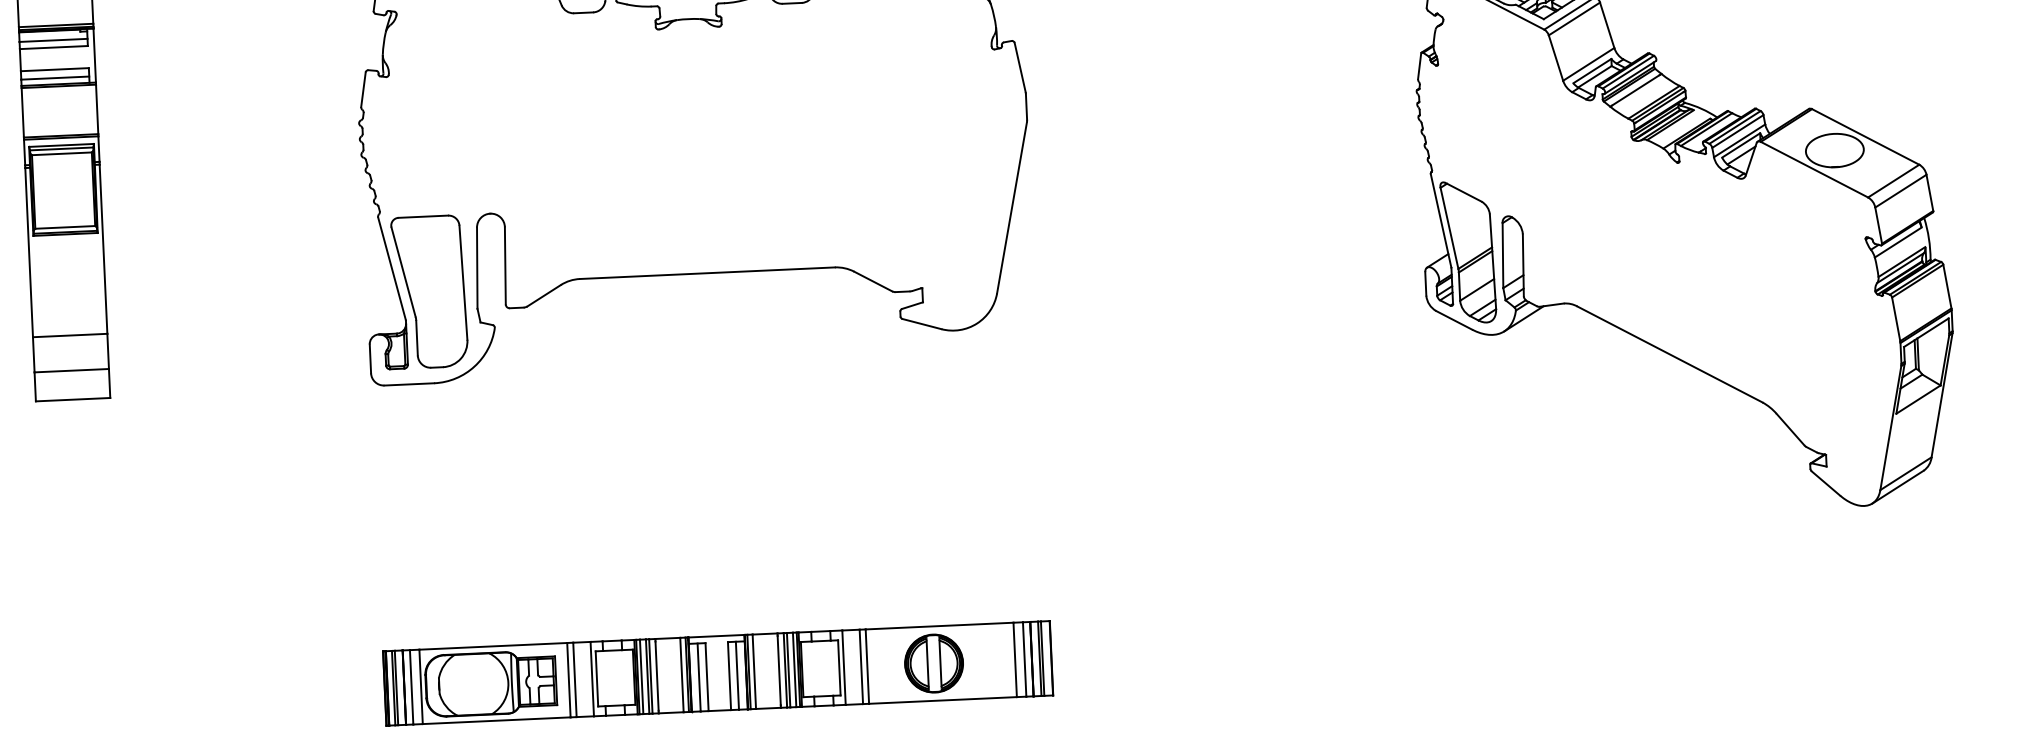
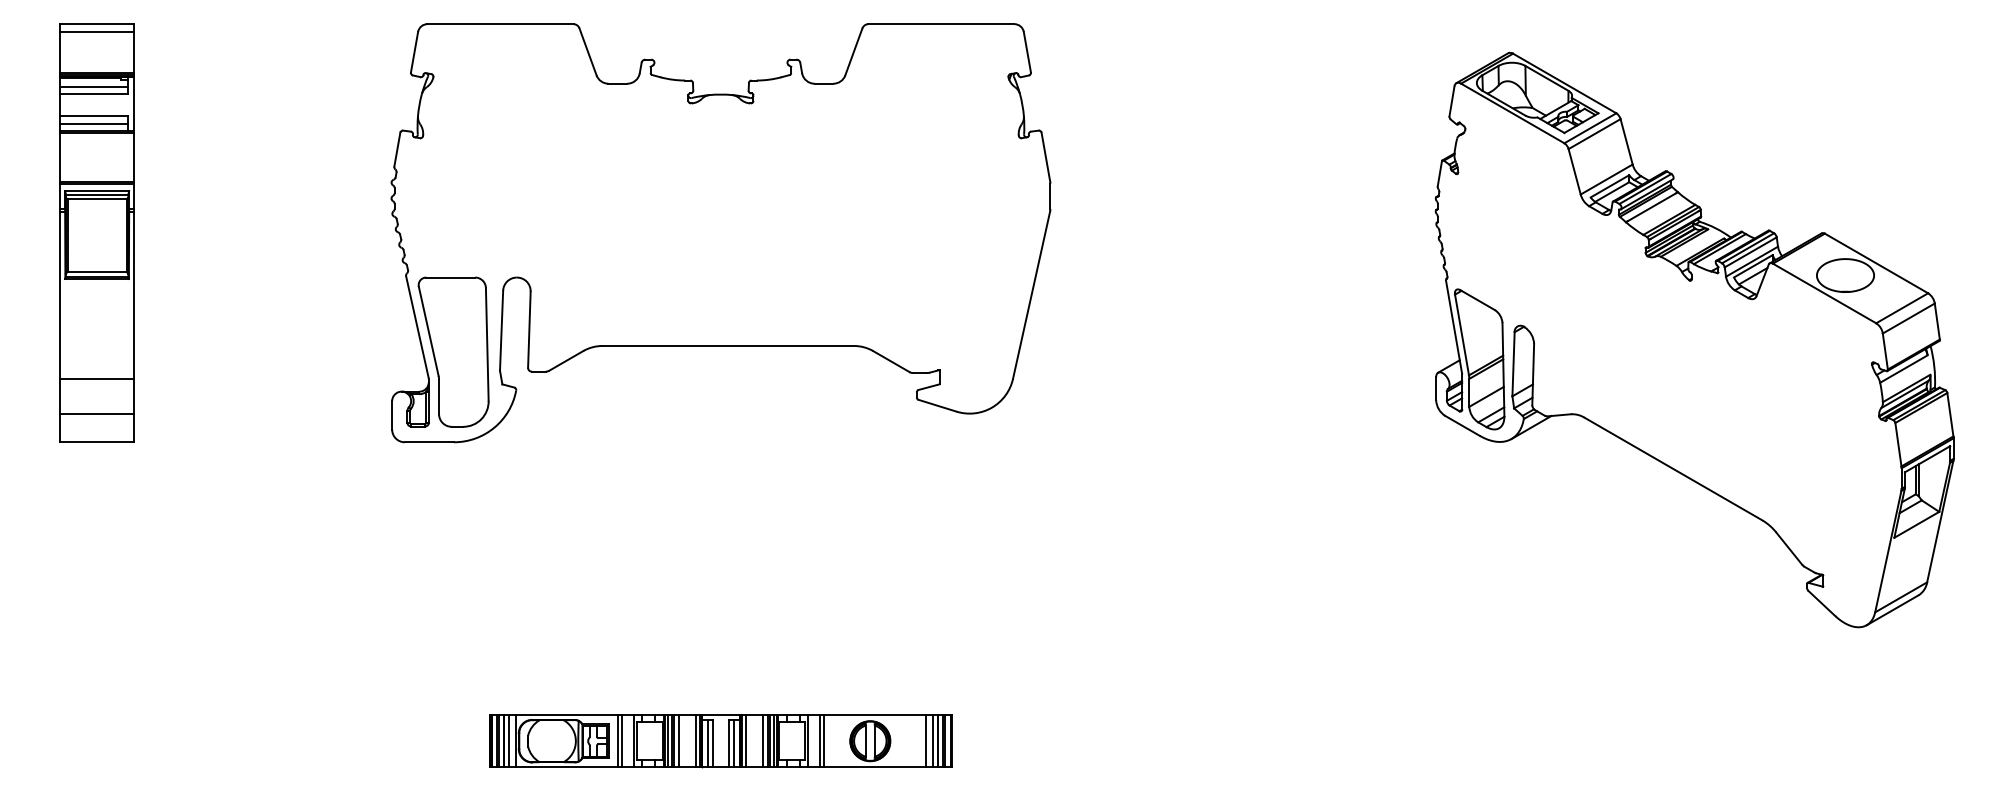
part: (717, 673) -> (720, 741), size x0.7

